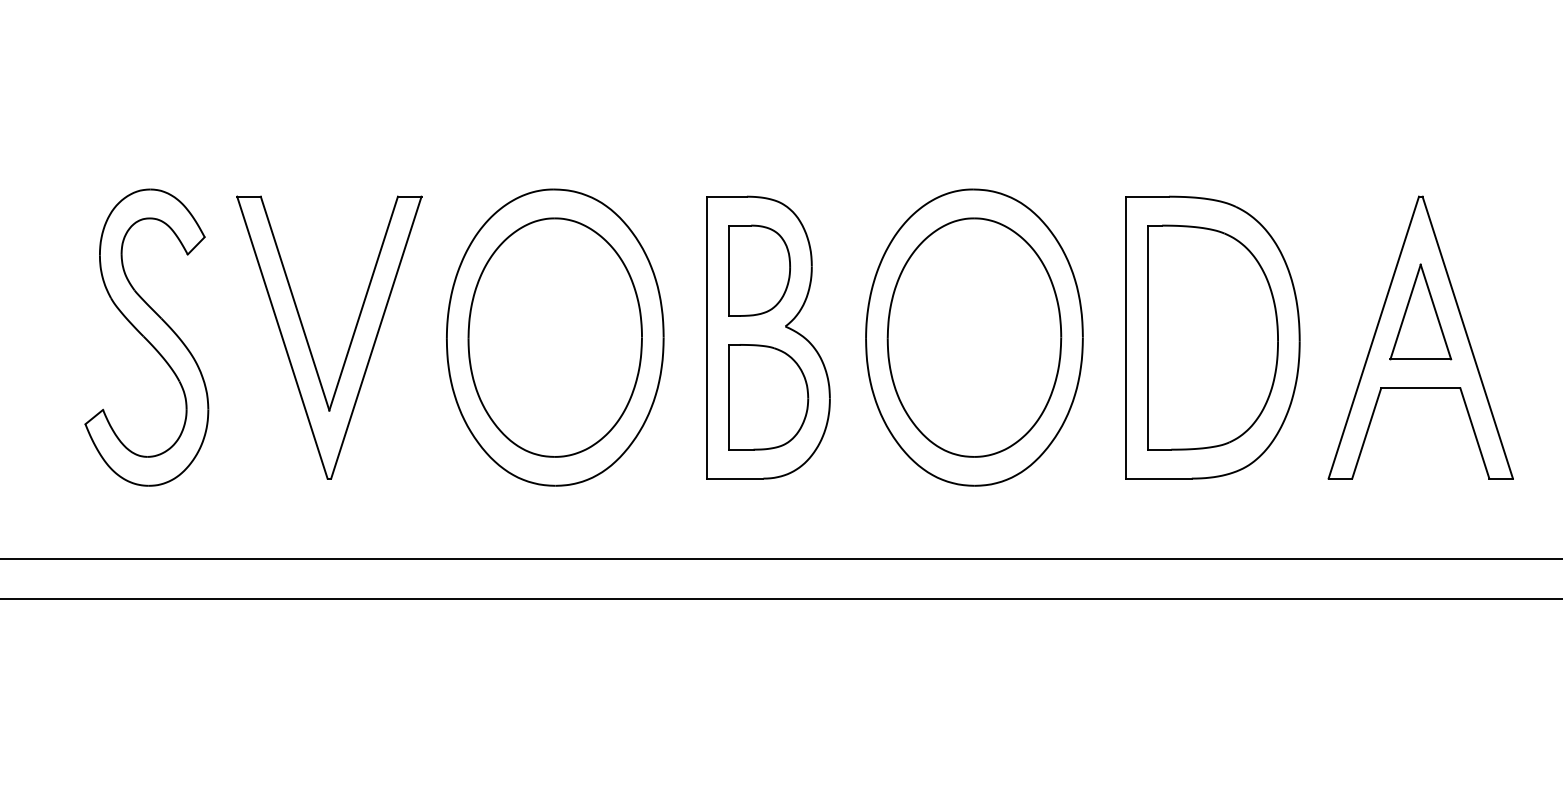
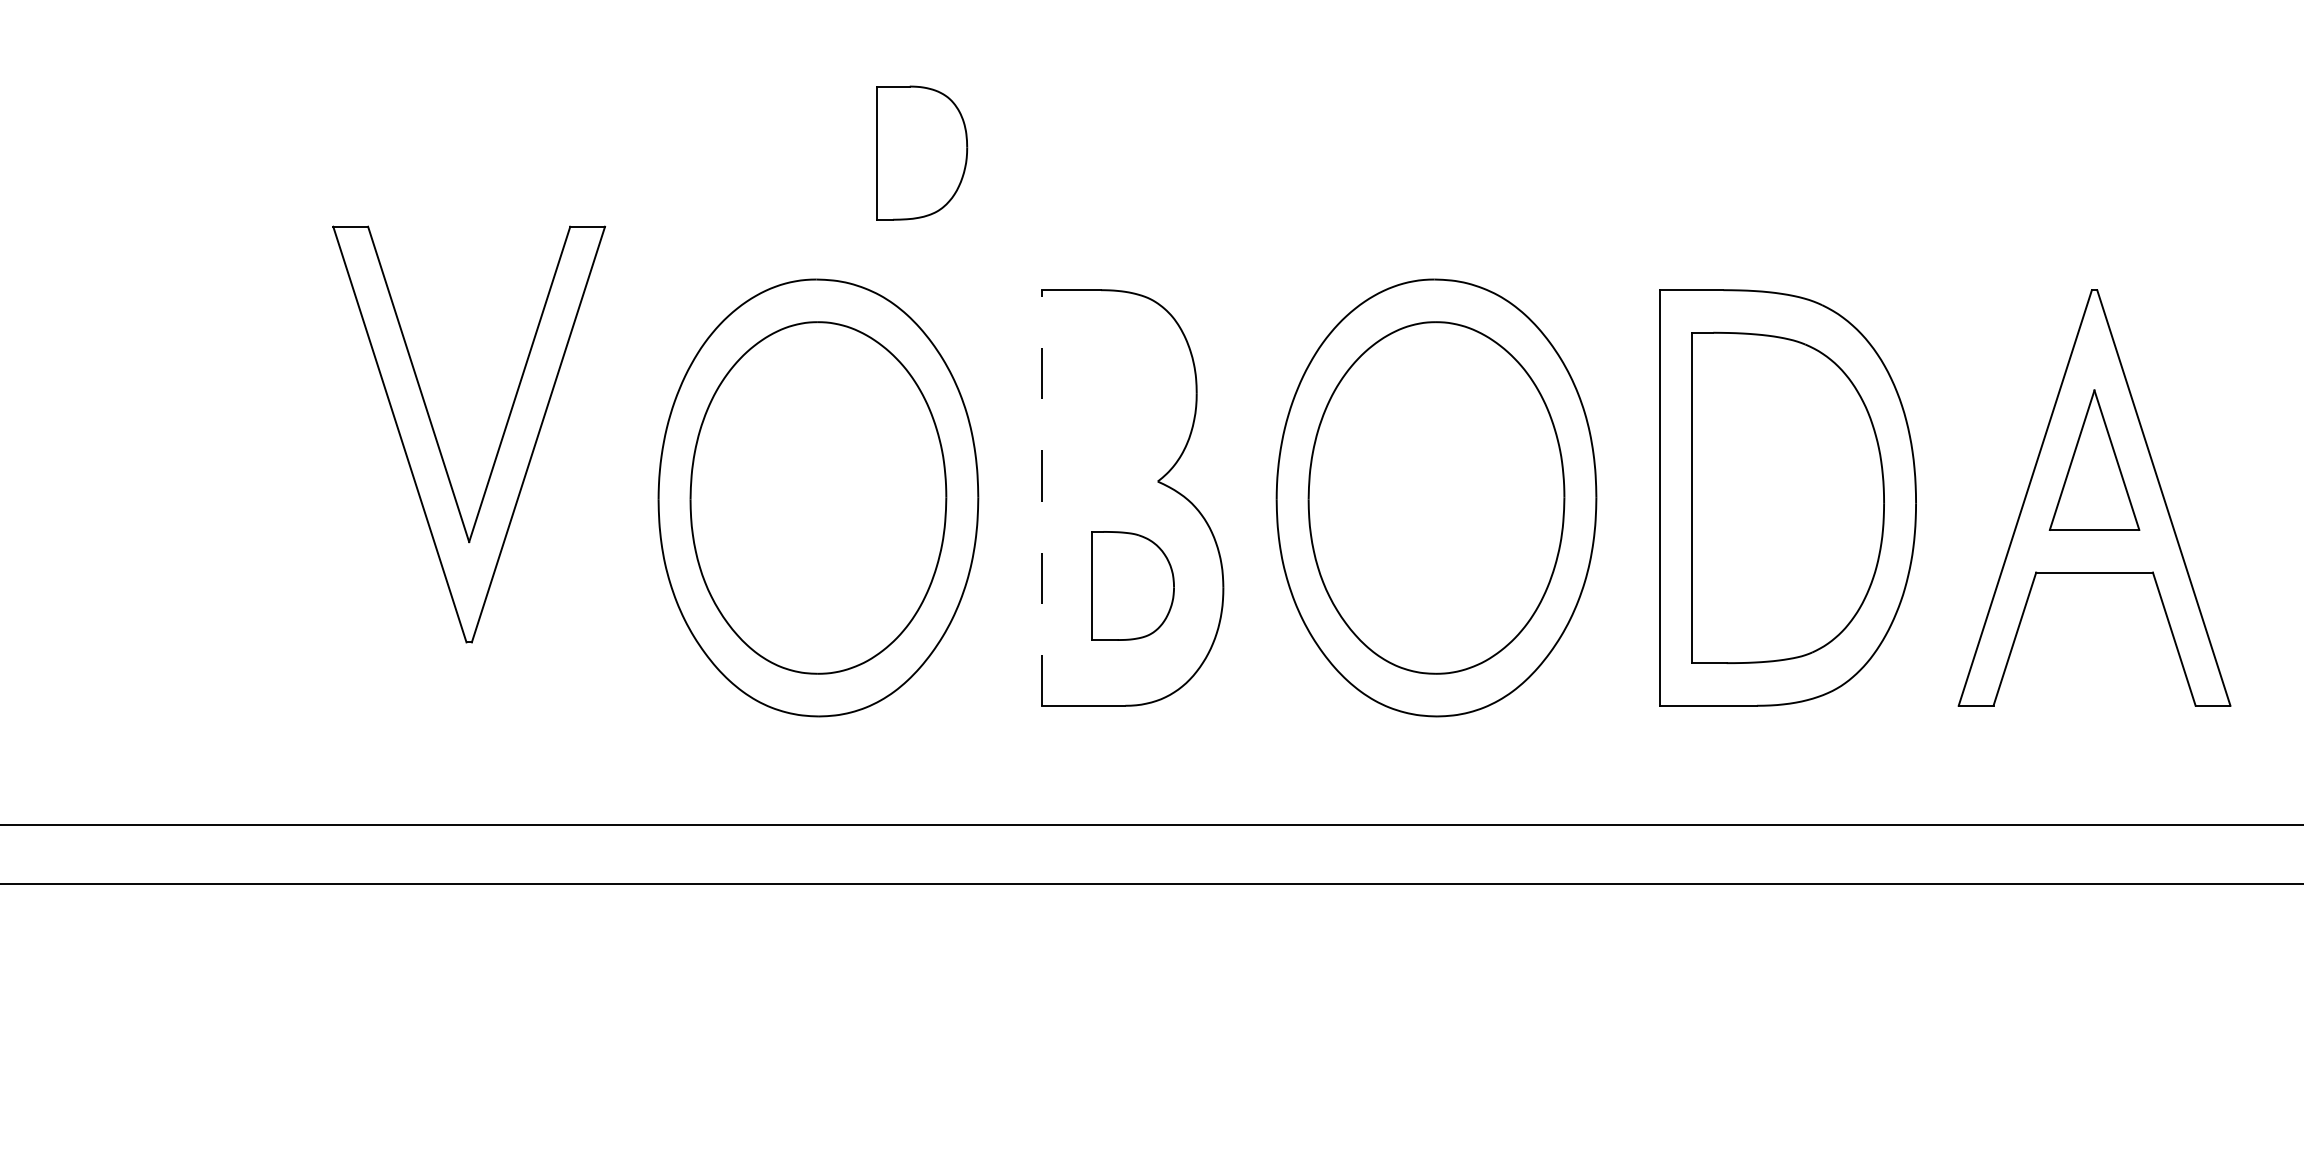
part: (759, 270) -> (921, 152), moved
part: (146, 337) -> (215, 497), removed
line: (707, 337) -> (1042, 497), solid -> dashed
part: (349, 343) -> (498, 443), moved
part: (768, 397) -> (1132, 586), size x0.7

